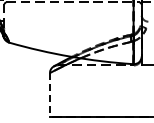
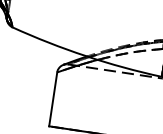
line: (50, 94) -> (53, 98), dashed -> solid

